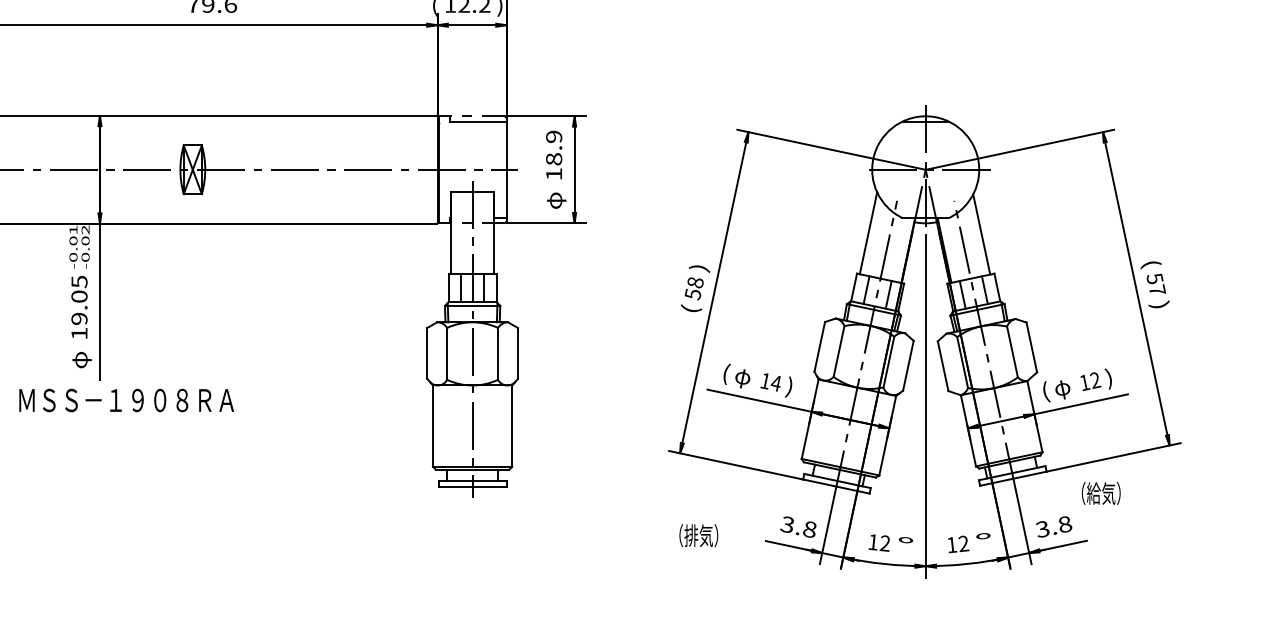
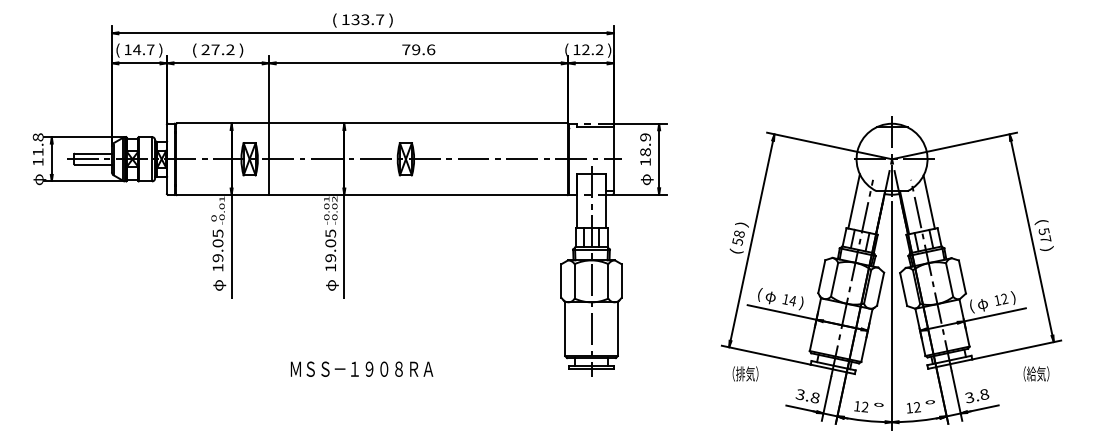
text: (125, 399) -> (361, 368), moved
text: (1101, 492) -> (1036, 373), moved
text: (698, 535) -> (745, 373), moved

